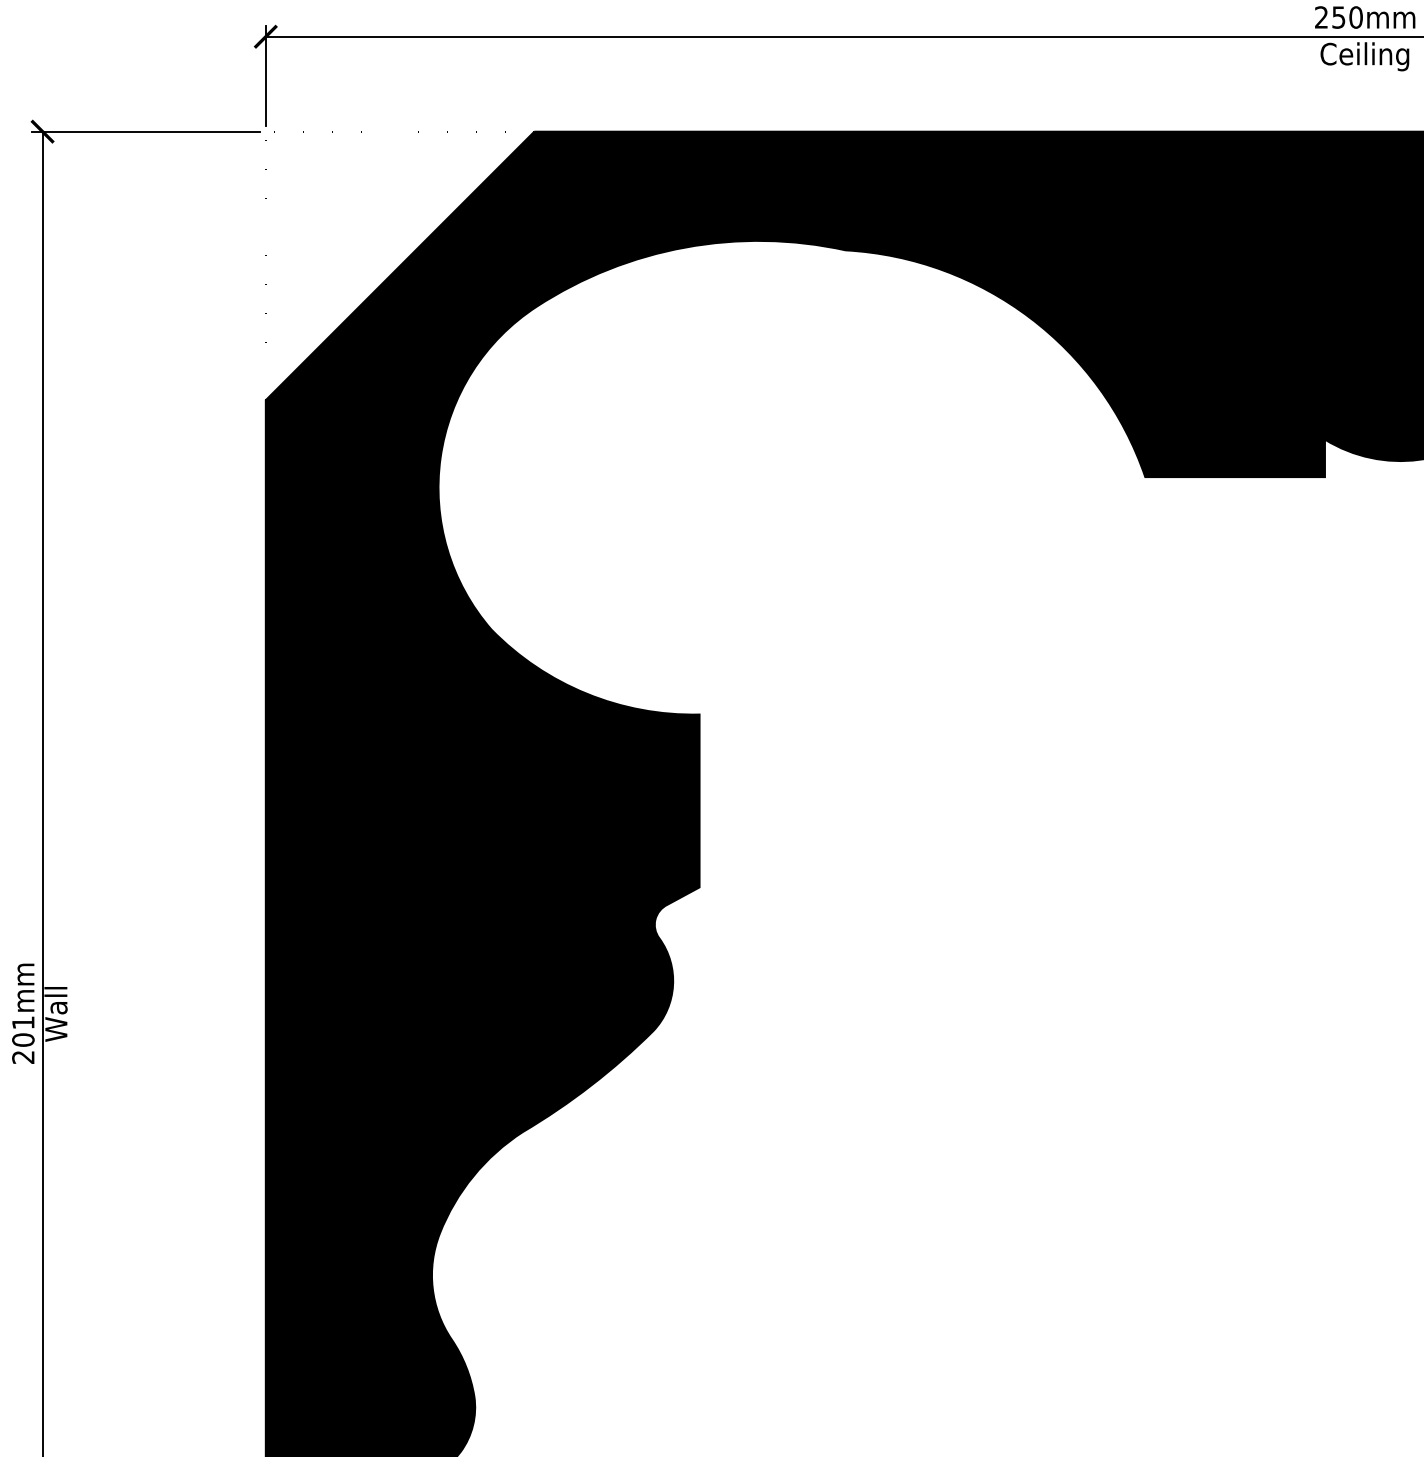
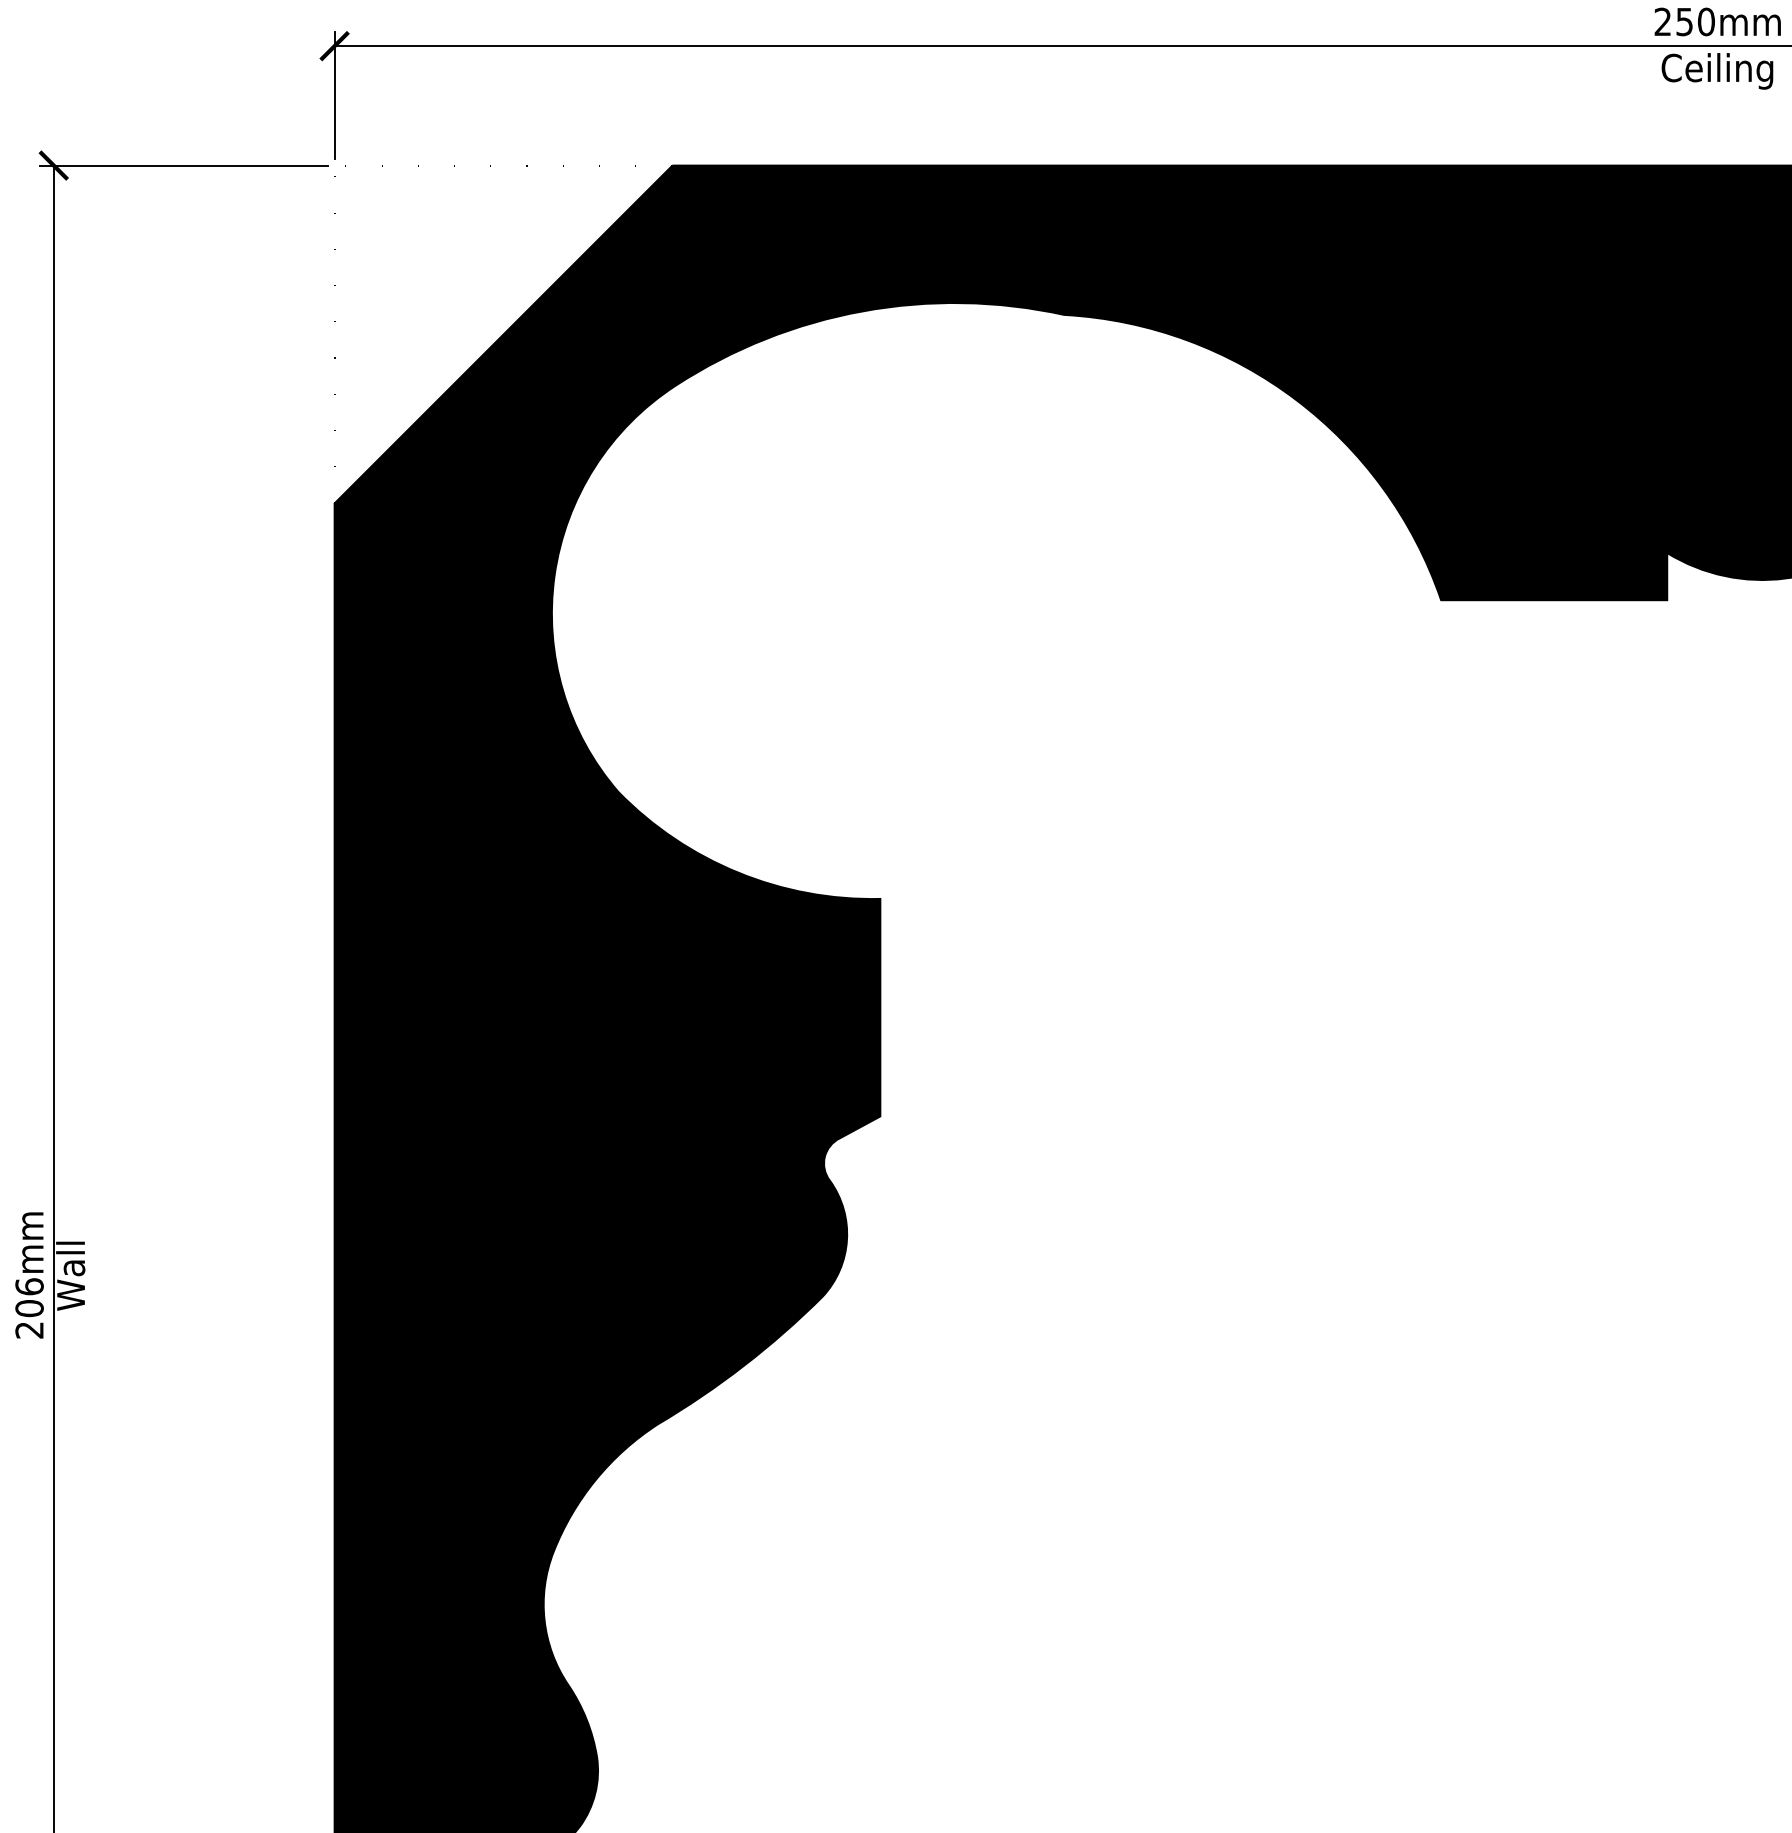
text: (23, 1022) -> (29, 1286), 201mm -> 206mm

